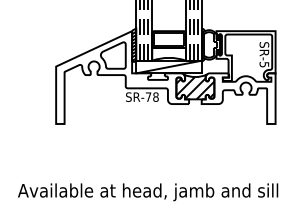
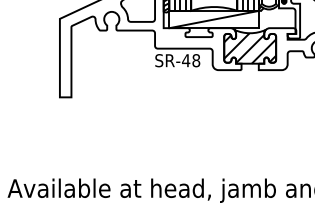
text: (148, 96) -> (186, 59), SR-78 -> SR-48

